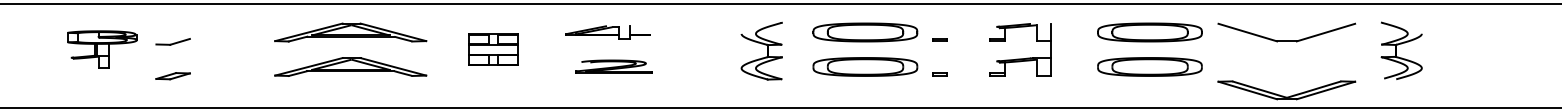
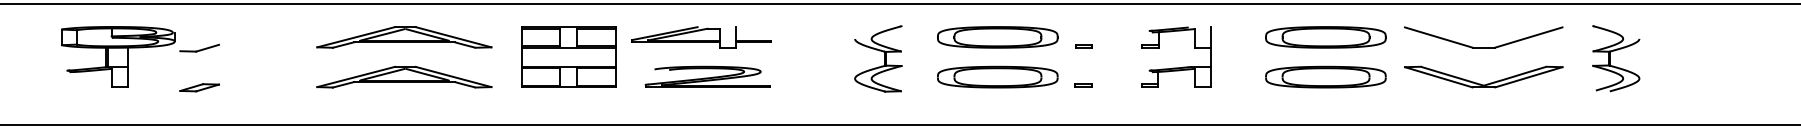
part: (608, 32) -> (701, 37), size x1.43
part: (102, 49) -> (118, 56), size x1.43
part: (493, 49) -> (568, 56), size x1.67
part: (613, 66) -> (707, 76), size x1.43
part: (1284, 95) -> (1480, 83), moved

